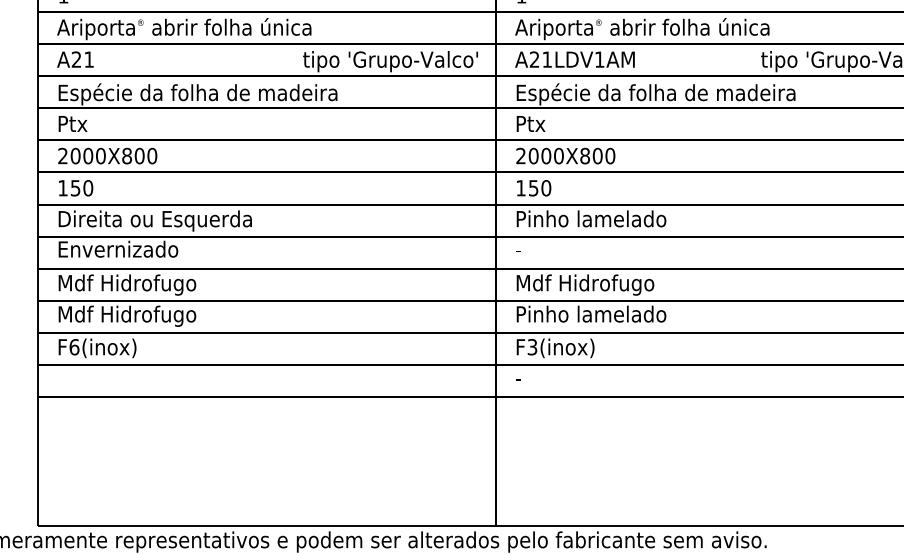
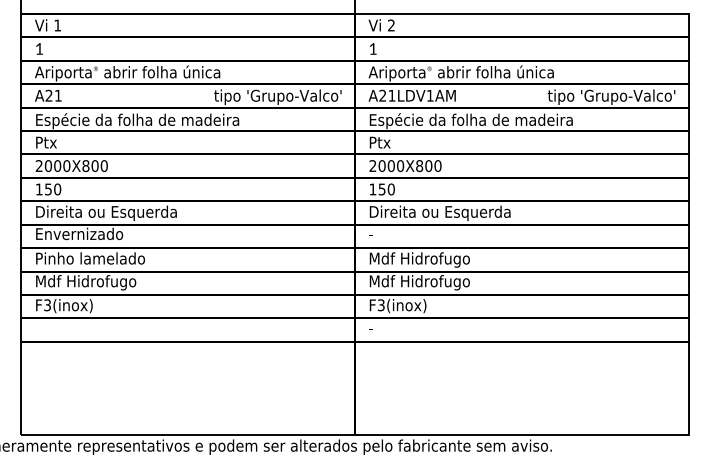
text: (613, 221) -> (440, 213), Pinho lamelado -> Direita ou Esquerda
text: (133, 284) -> (90, 259), Mdf Hidrofugo -> Pinho lamelado
text: (591, 315) -> (424, 282), Pinho lamelado -> Mdf Hidrofugo
text: (74, 347) -> (47, 305), F6(inox) -> F3(inox)

